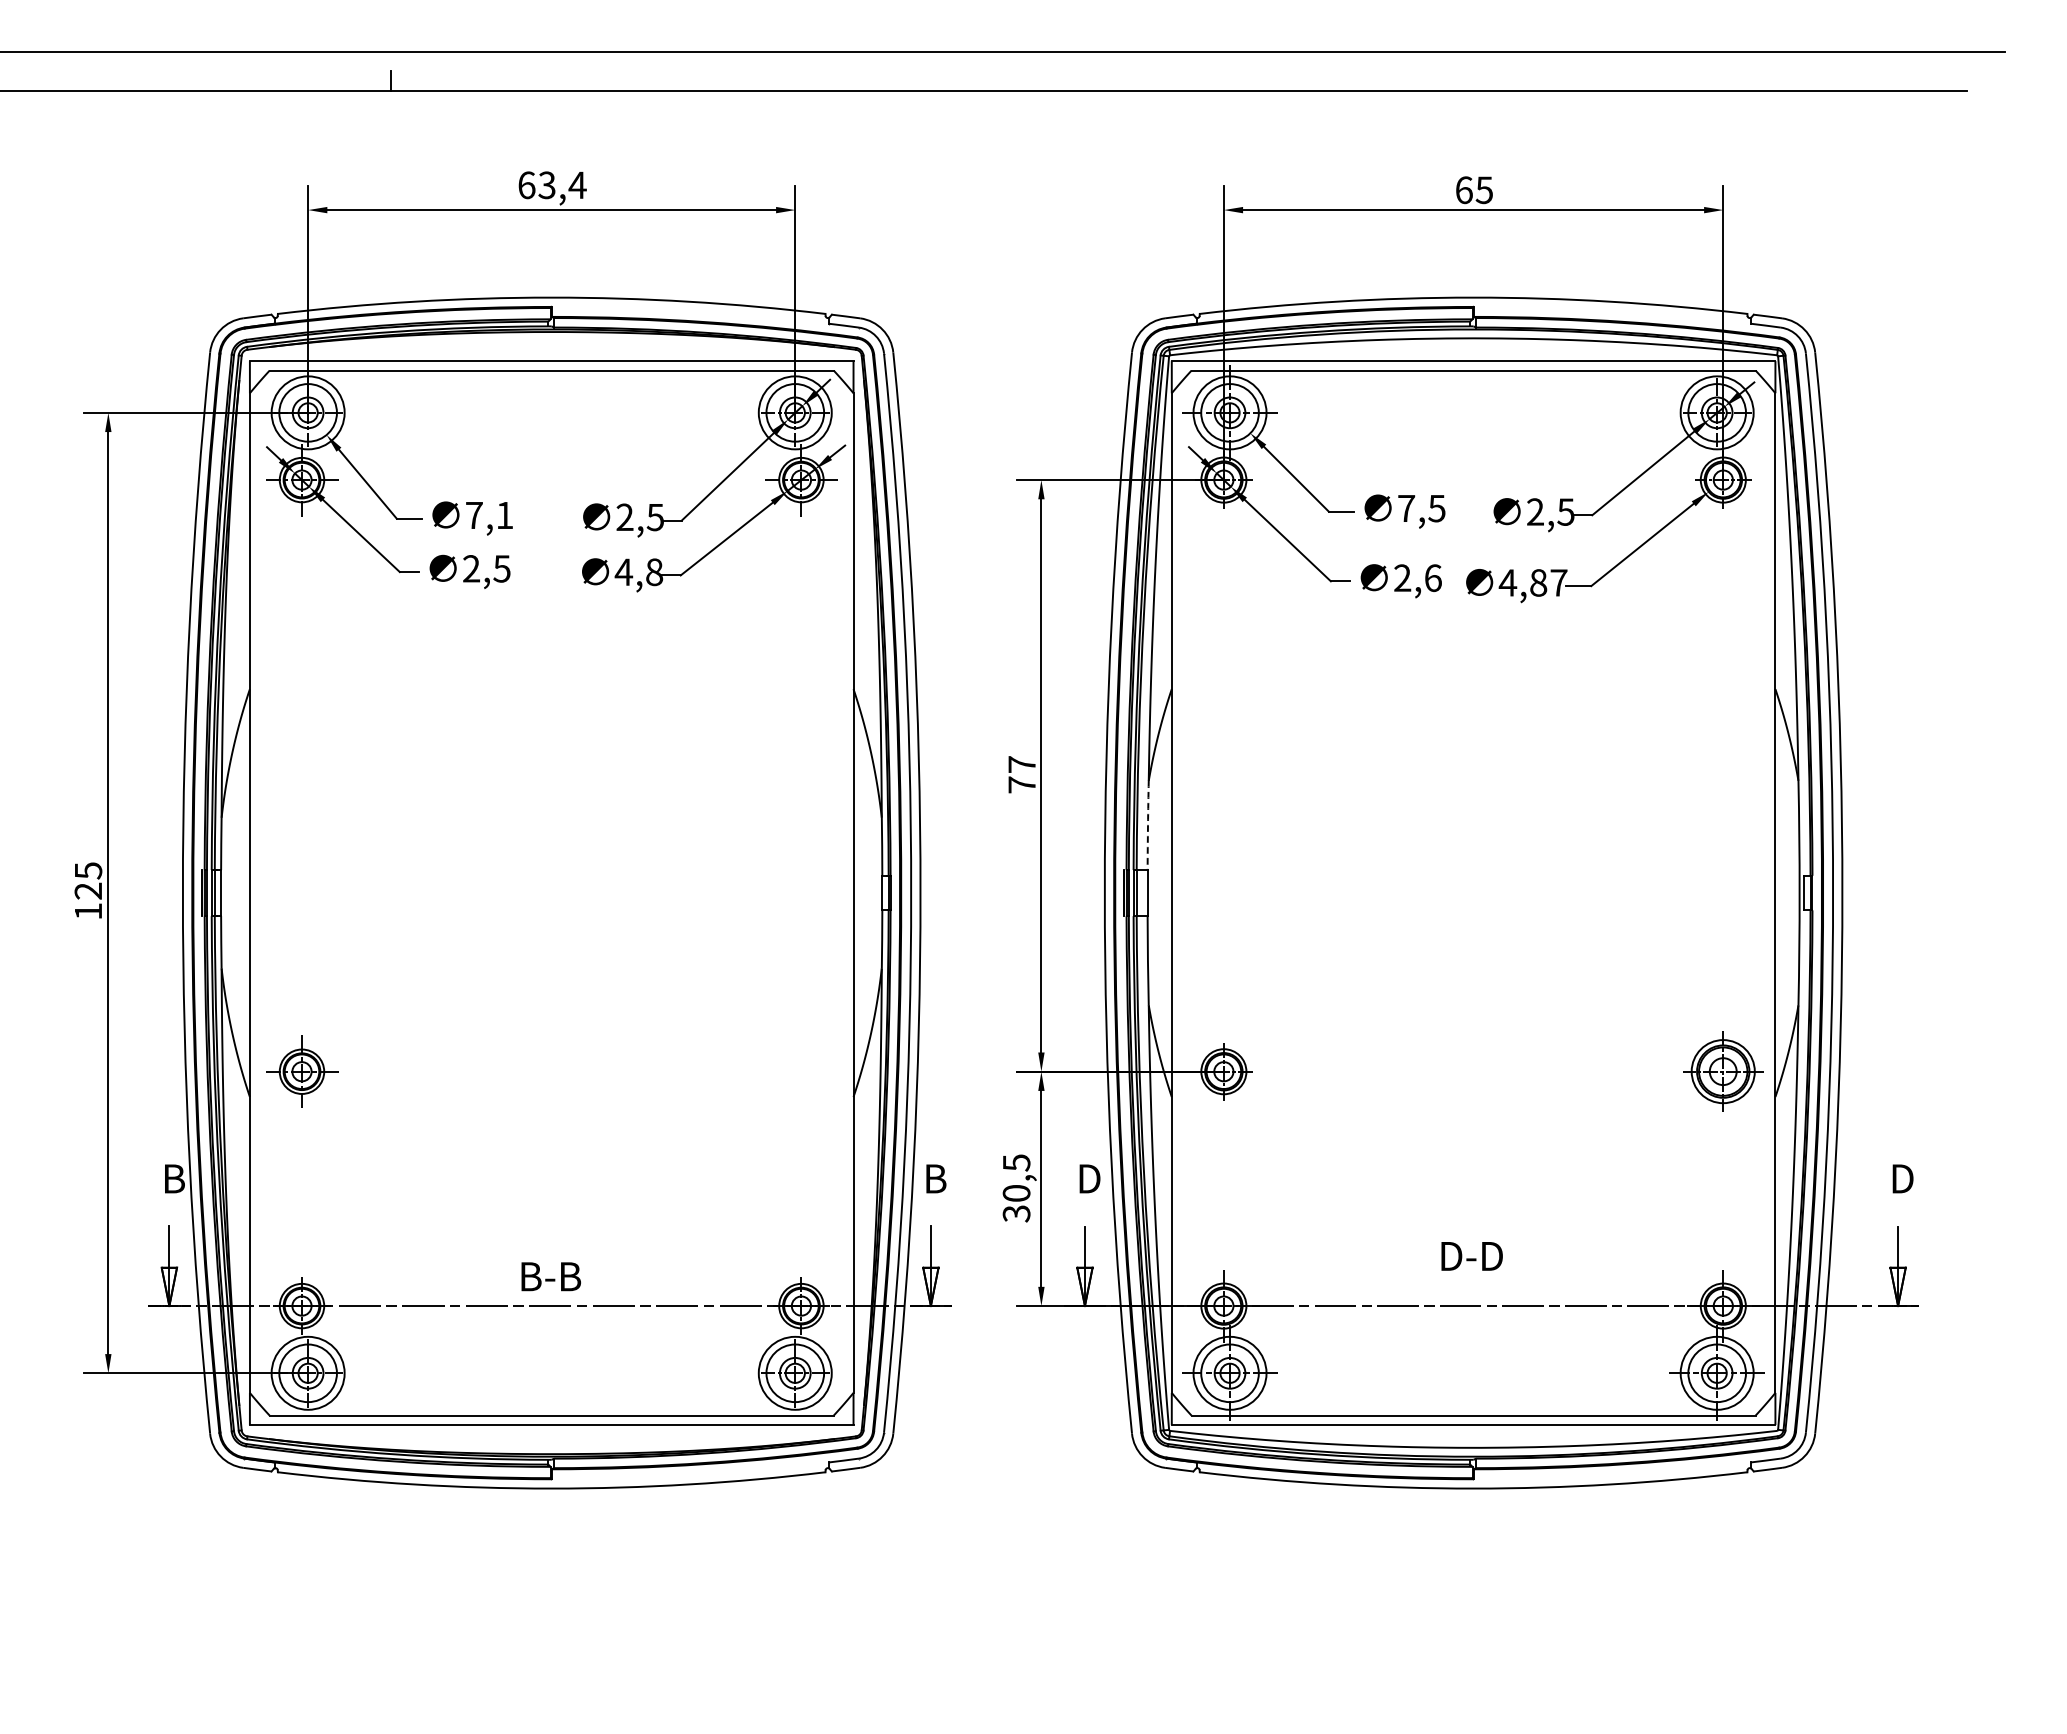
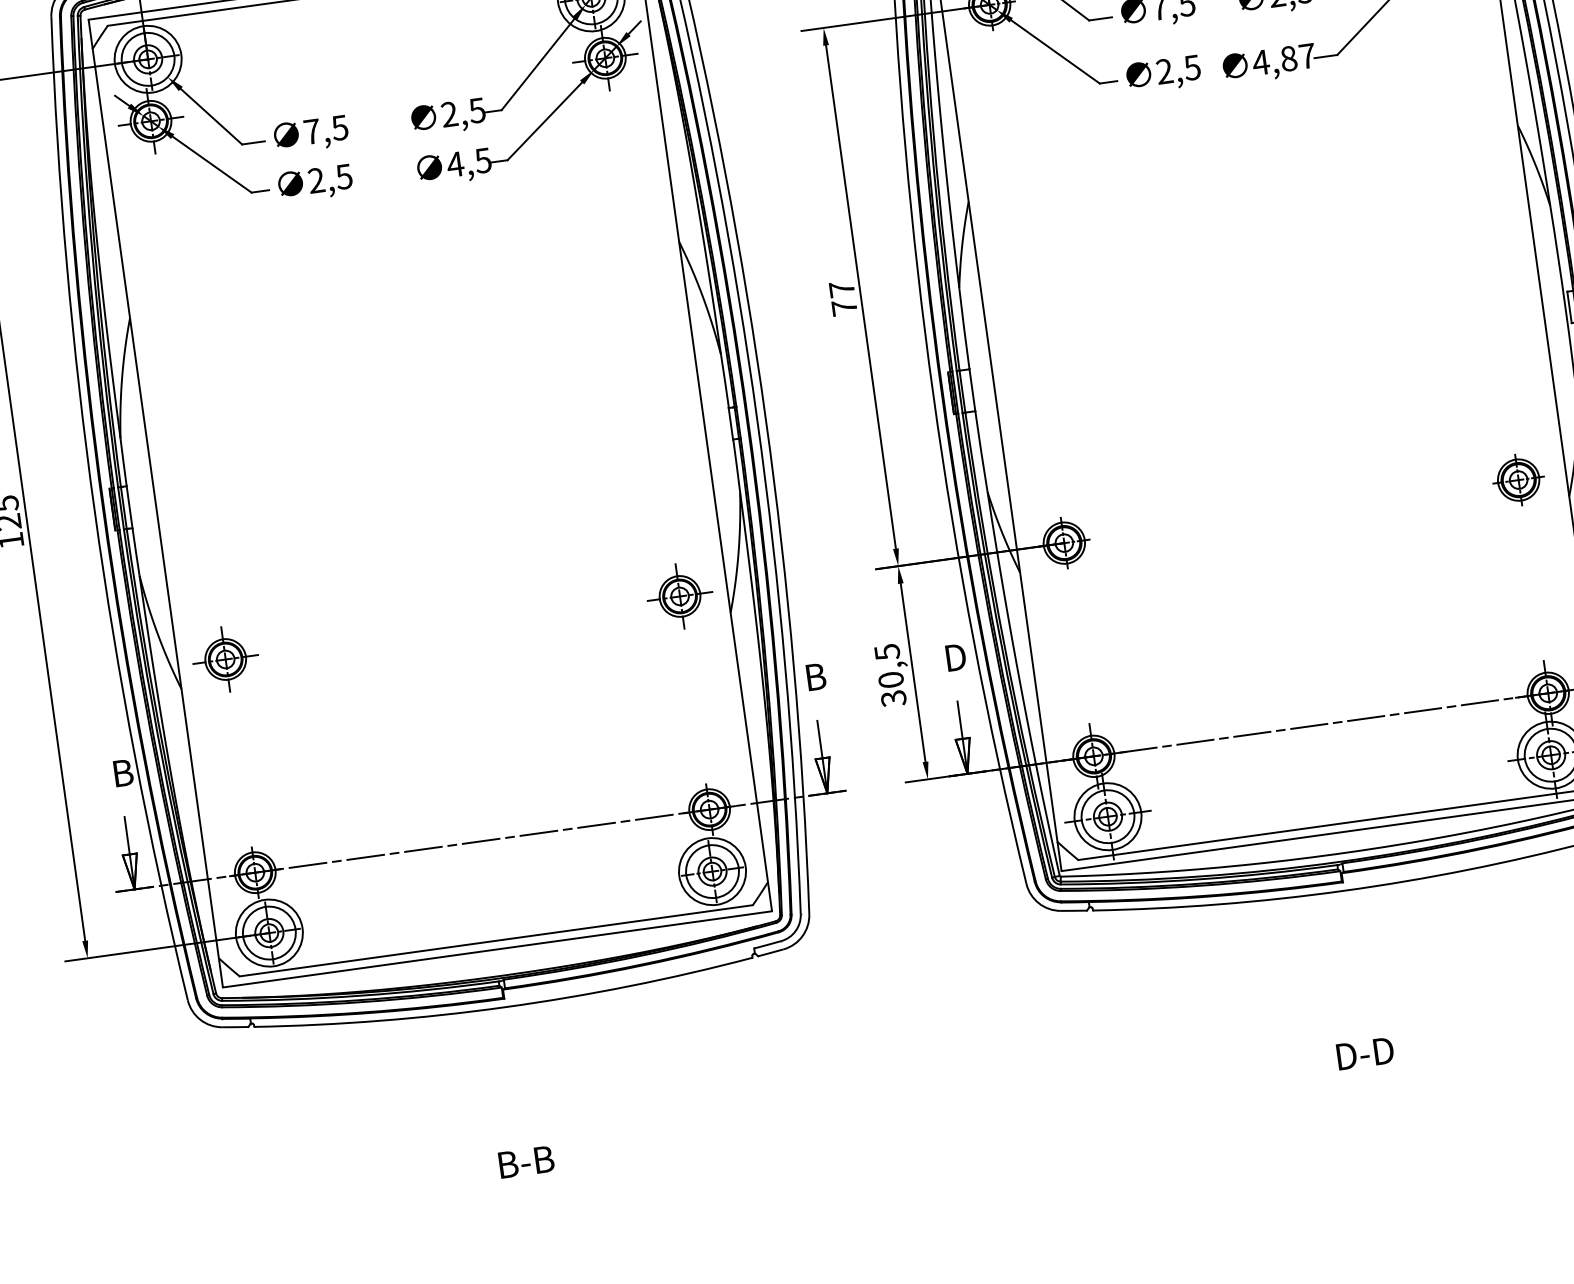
text: (504, 515) -> (339, 127), 7,1 -> 7,5
text: (654, 571) -> (483, 159), 4,8 -> 4,5
text: (1432, 578) -> (1191, 68), 2,6 -> 2,5
arc: (1148, 825) -> (964, 328), dashed -> solid
part: (801, 1071) -> (680, 596), added
part: (1723, 1071) -> (1518, 479), size x0.71
text: (1471, 1256) -> (1364, 1053), moved
text: (550, 1276) -> (525, 1161), moved

